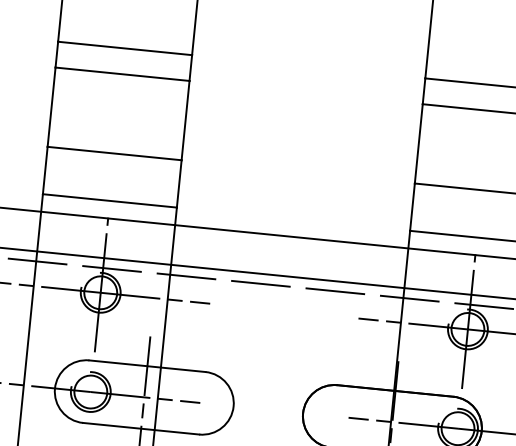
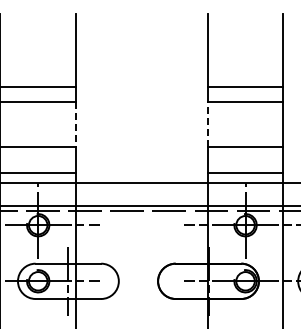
line: (186, 121) -> (76, 124), solid -> dashed
line: (418, 142) -> (207, 123), solid -> dashed

